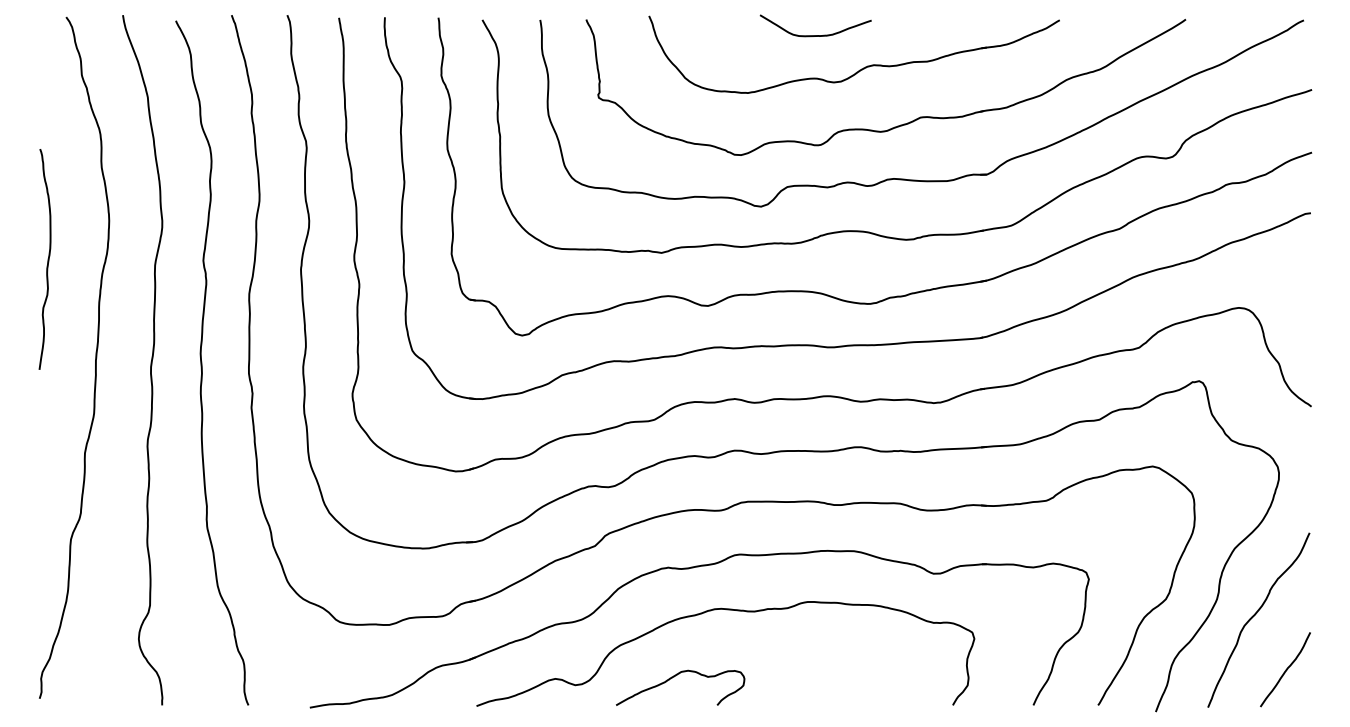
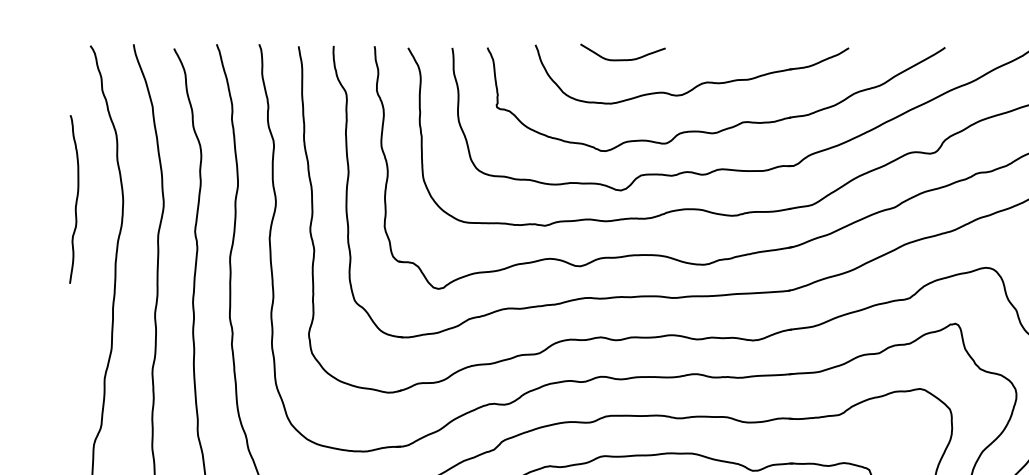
curve: (815, 35) -> (622, 59), moved
curve: (47, 259) -> (76, 199), moved

